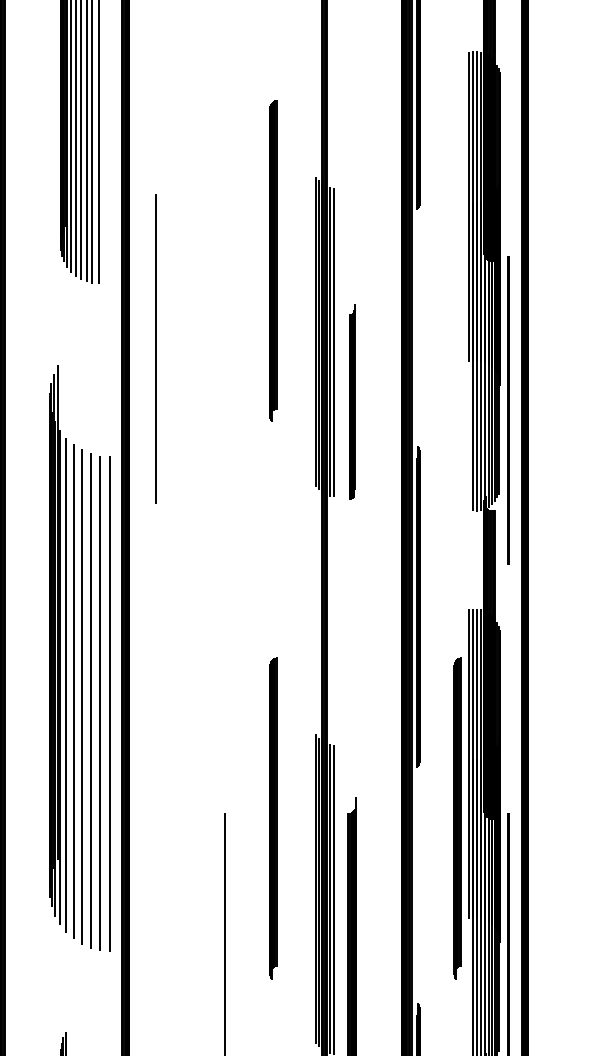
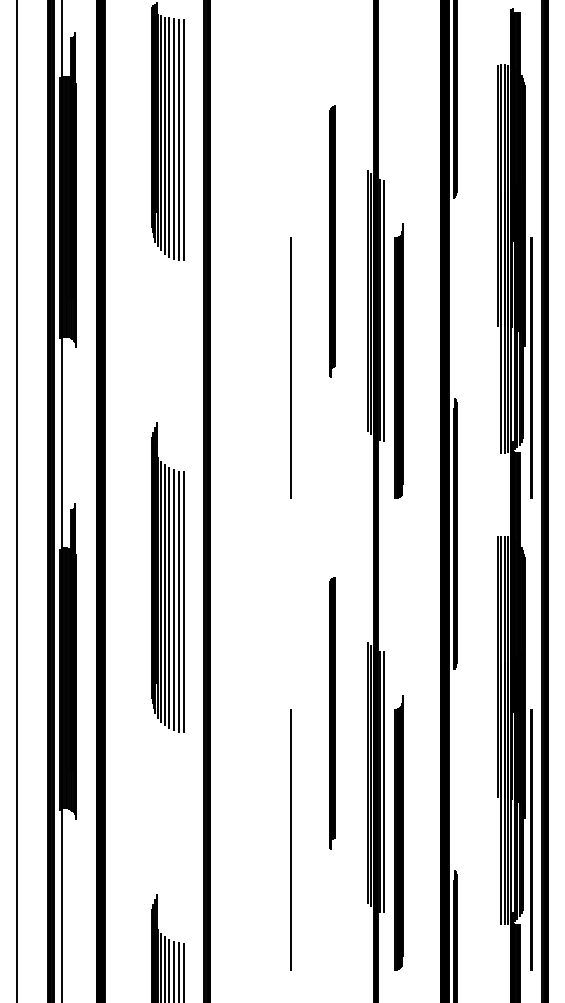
line: (155, 348) -> (290, 367), moved
part: (351, 401) -> (398, 360), size x1.67
part: (78, 657) -> (167, 577), size x0.62
part: (457, 818) -> (488, 713), removed

